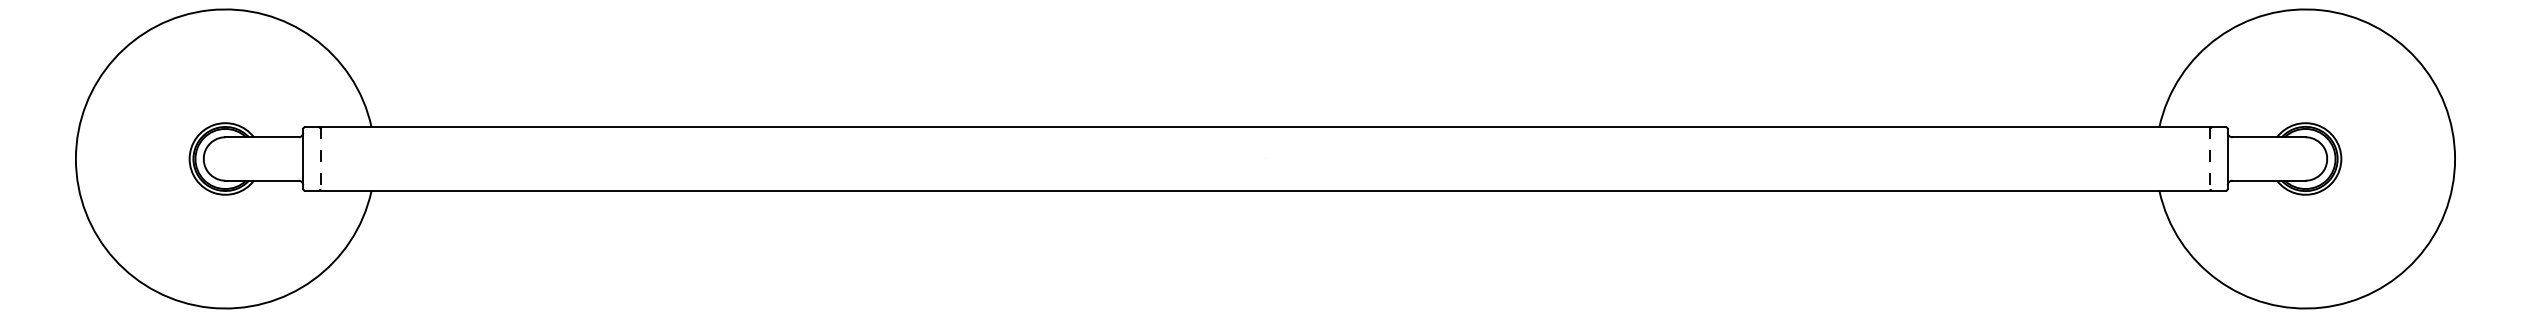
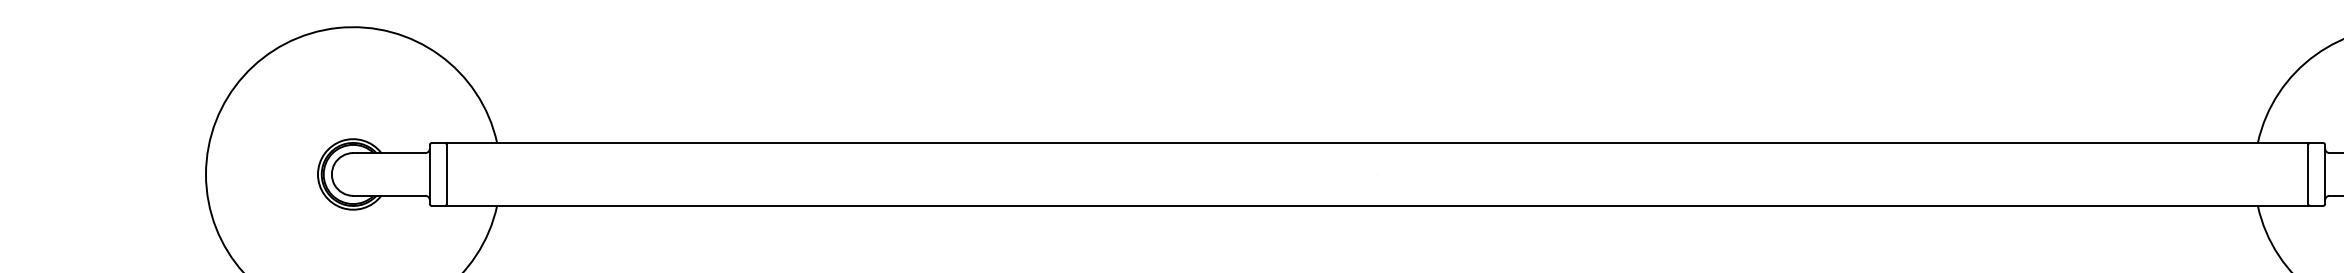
line: (320, 158) -> (446, 173), dashed -> solid
line: (2210, 158) -> (2308, 173), dashed -> solid

